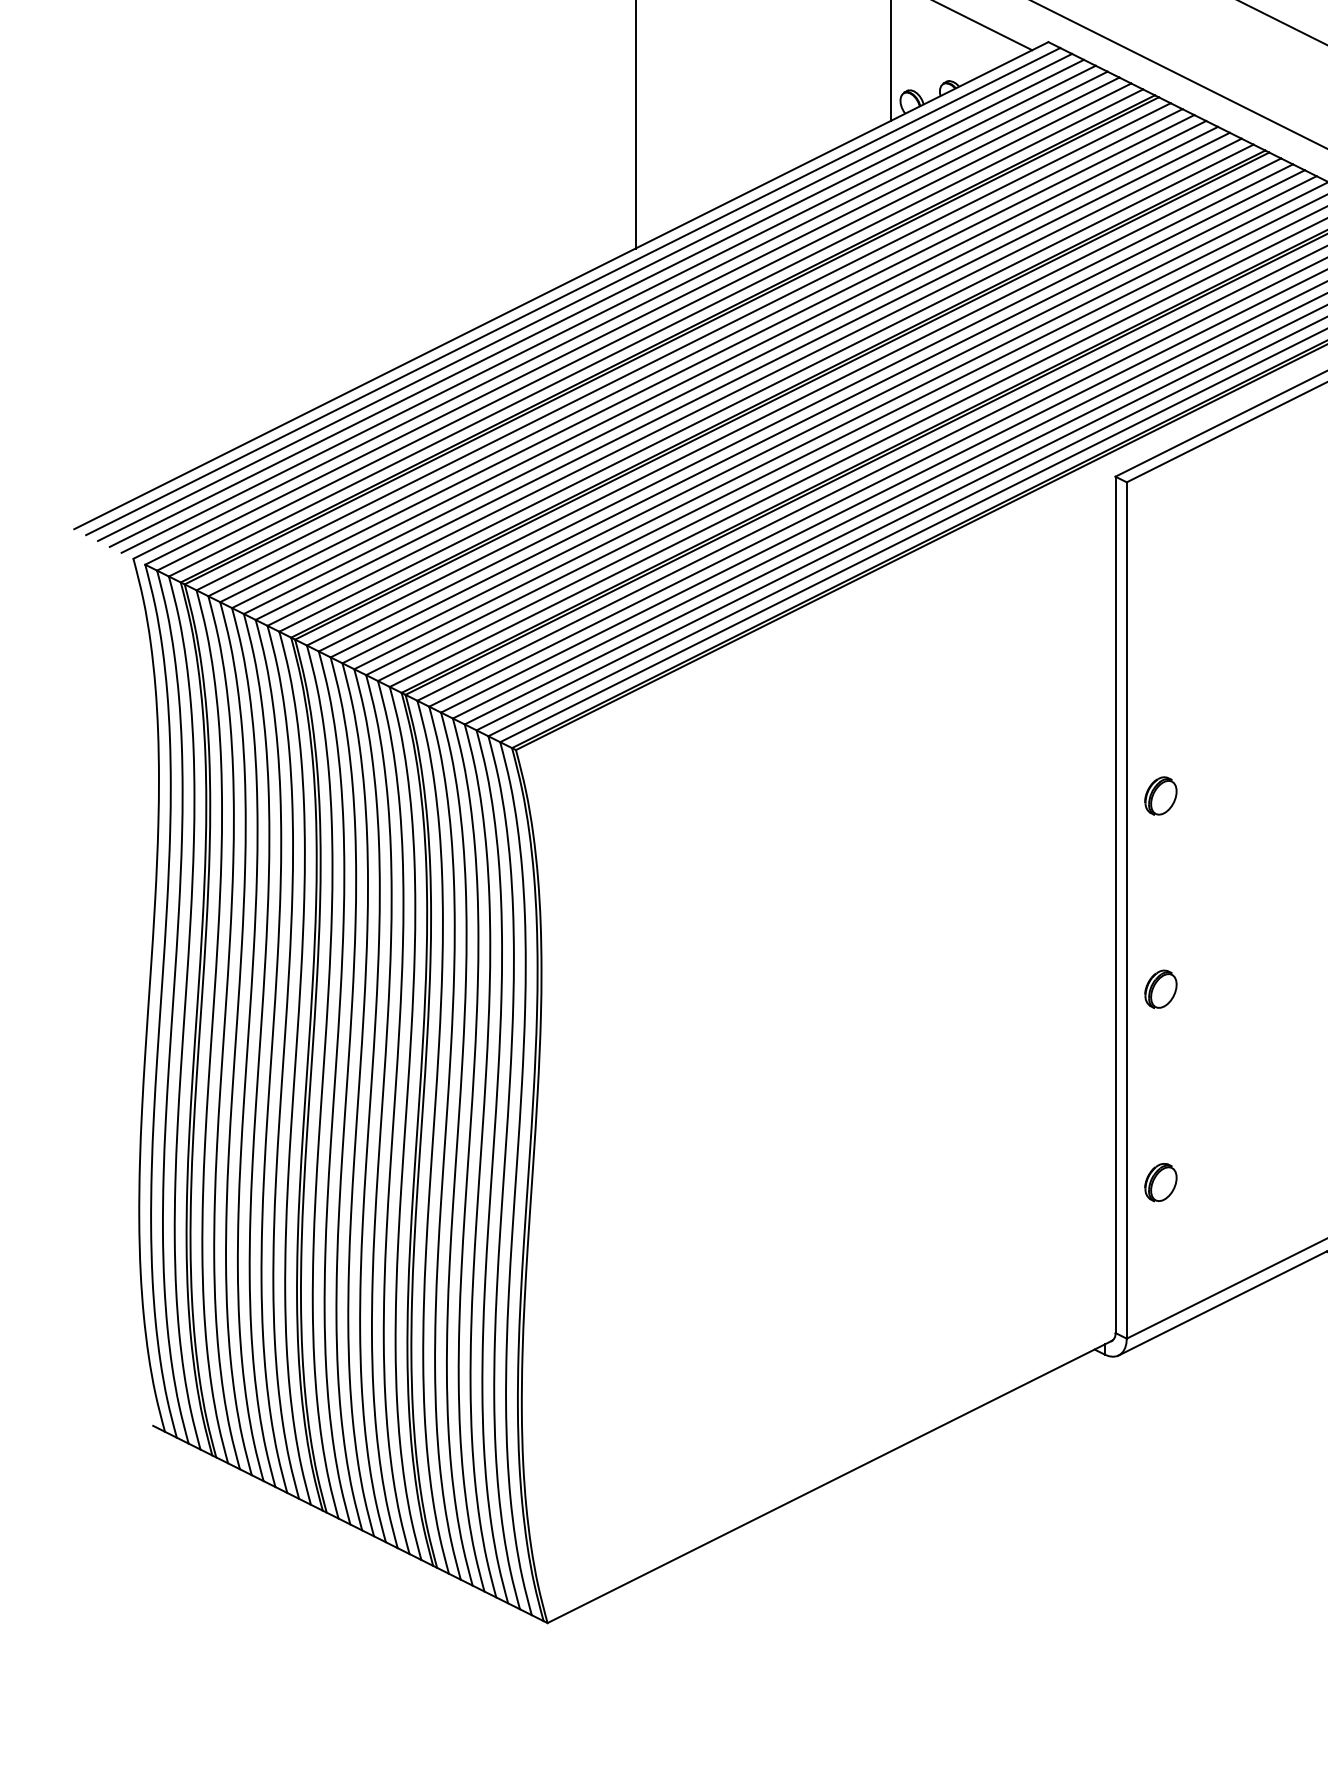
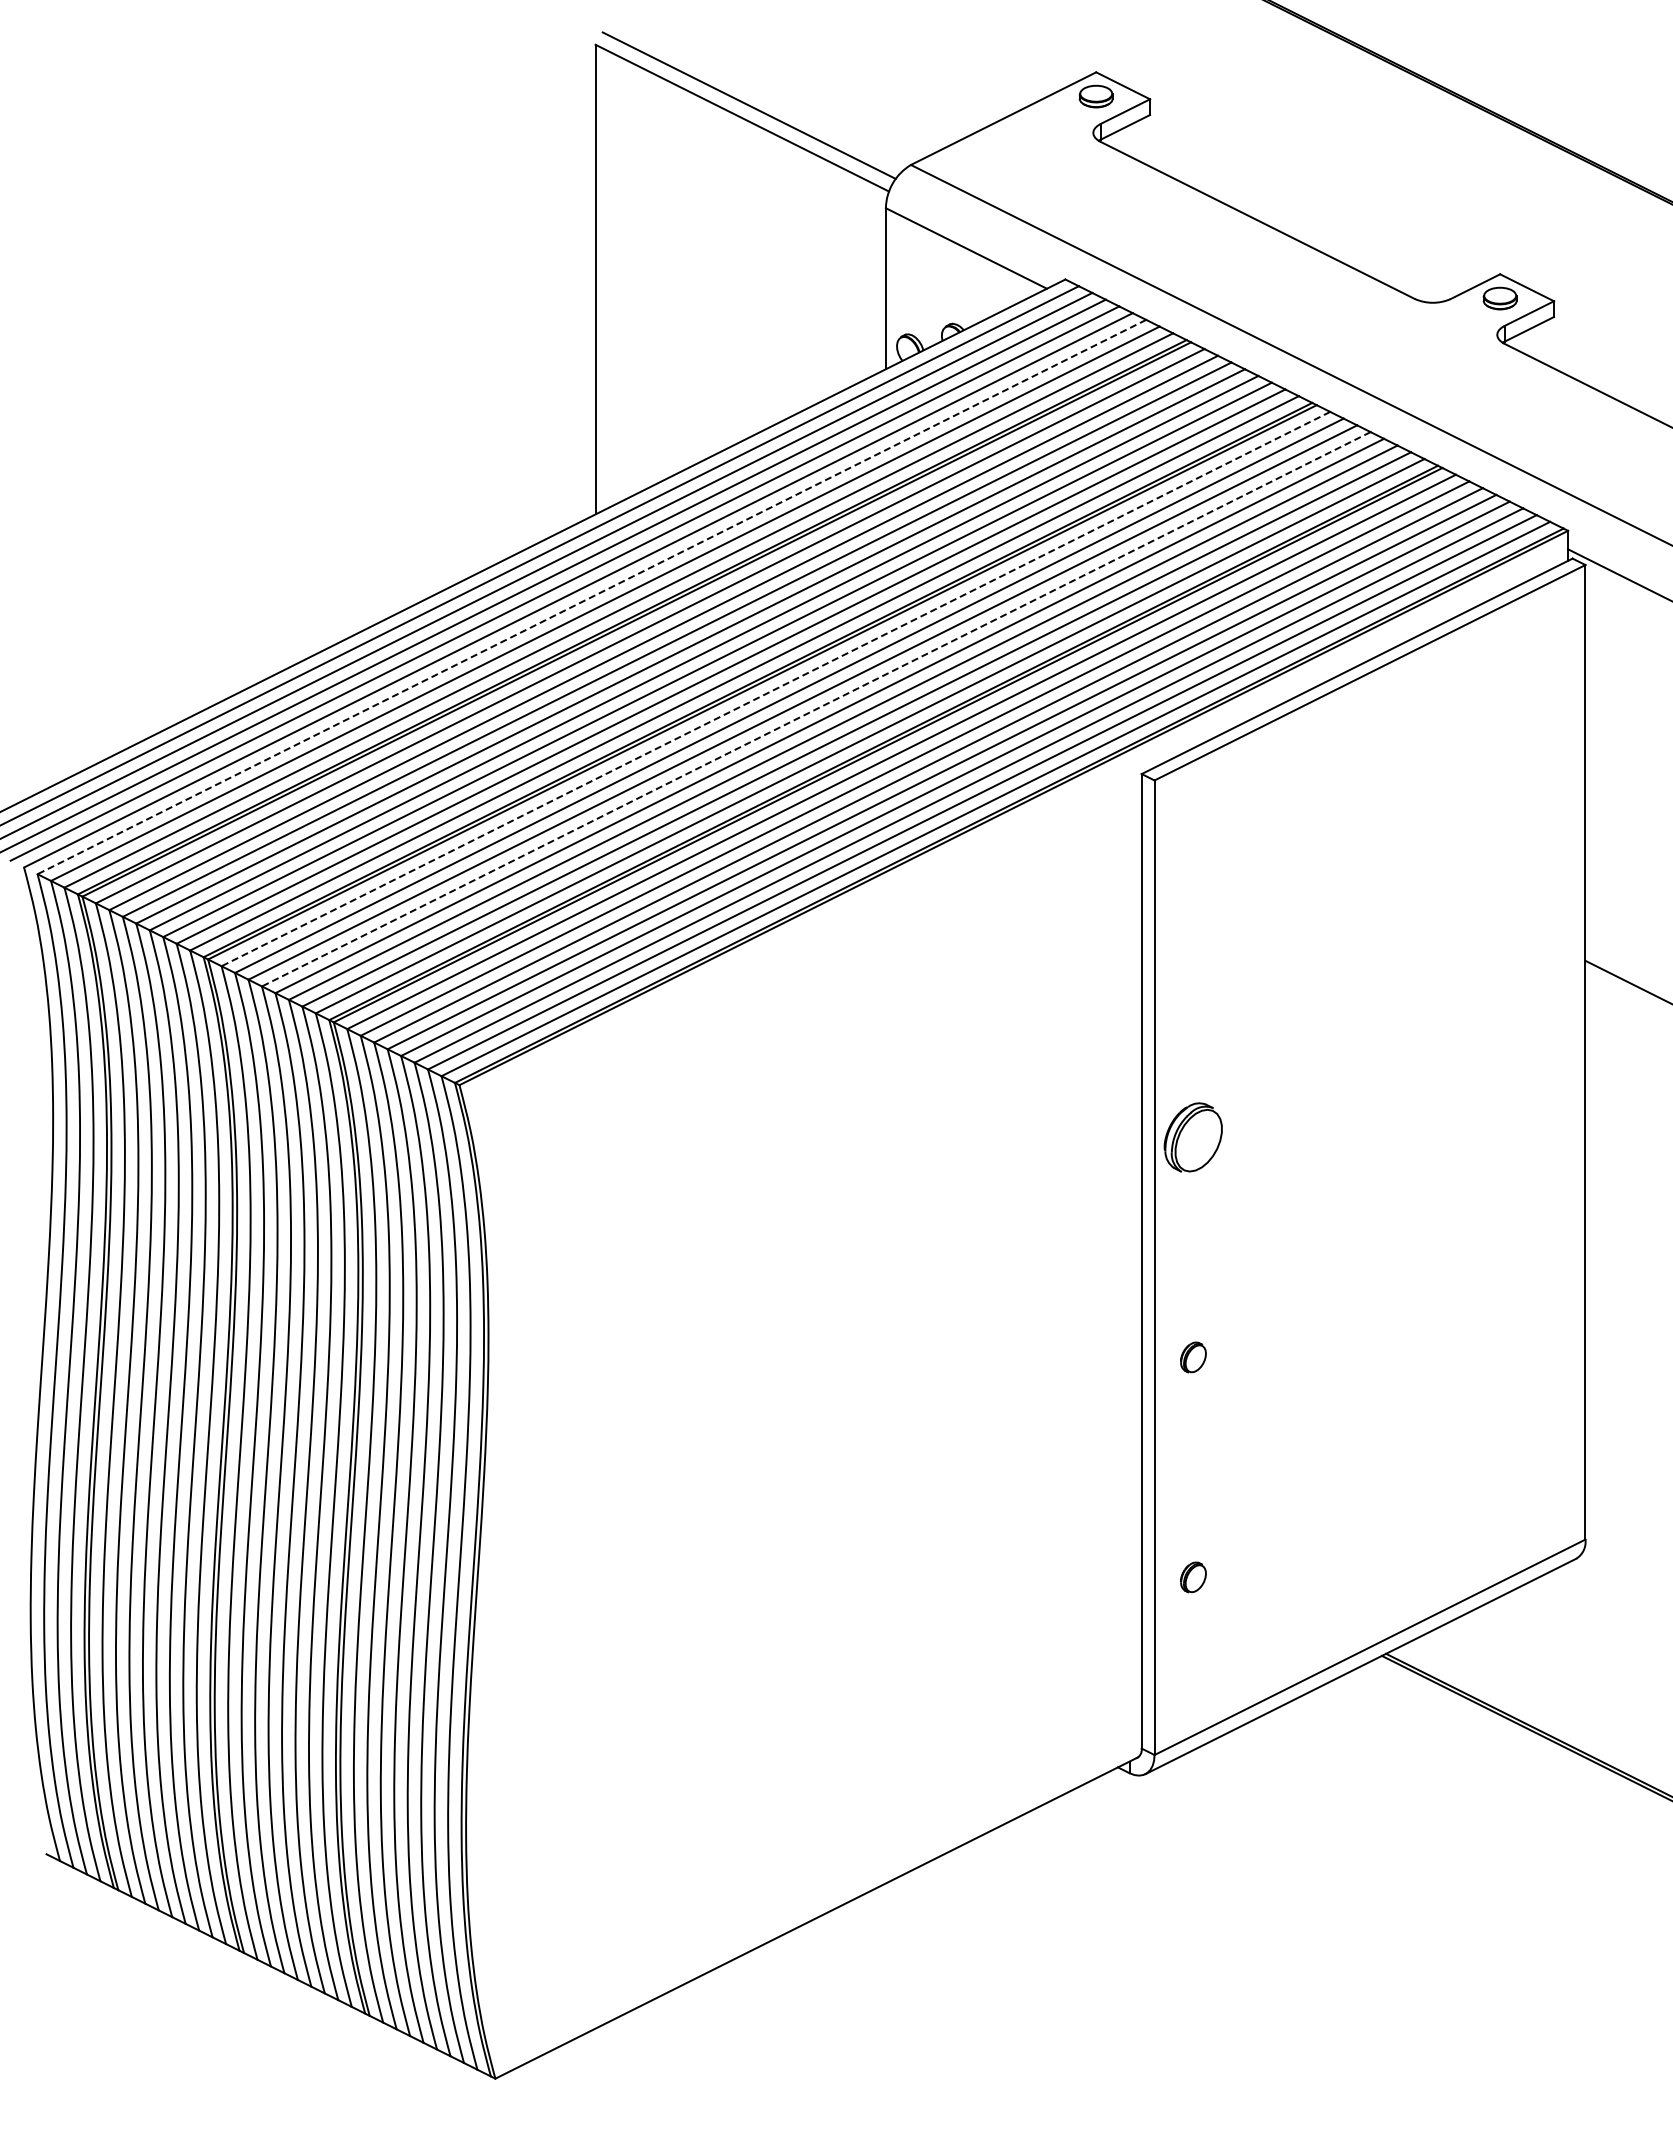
line: (632, 321) -> (591, 597), solid -> dashed
line: (793, 402) -> (775, 689), solid -> dashed
line: (829, 419) -> (816, 709), solid -> dashed
part: (1161, 796) -> (1193, 1137), size x1.6
part: (1161, 989) -> (1193, 1357), size x0.7
part: (1161, 1182) -> (1193, 1577), size x0.7

